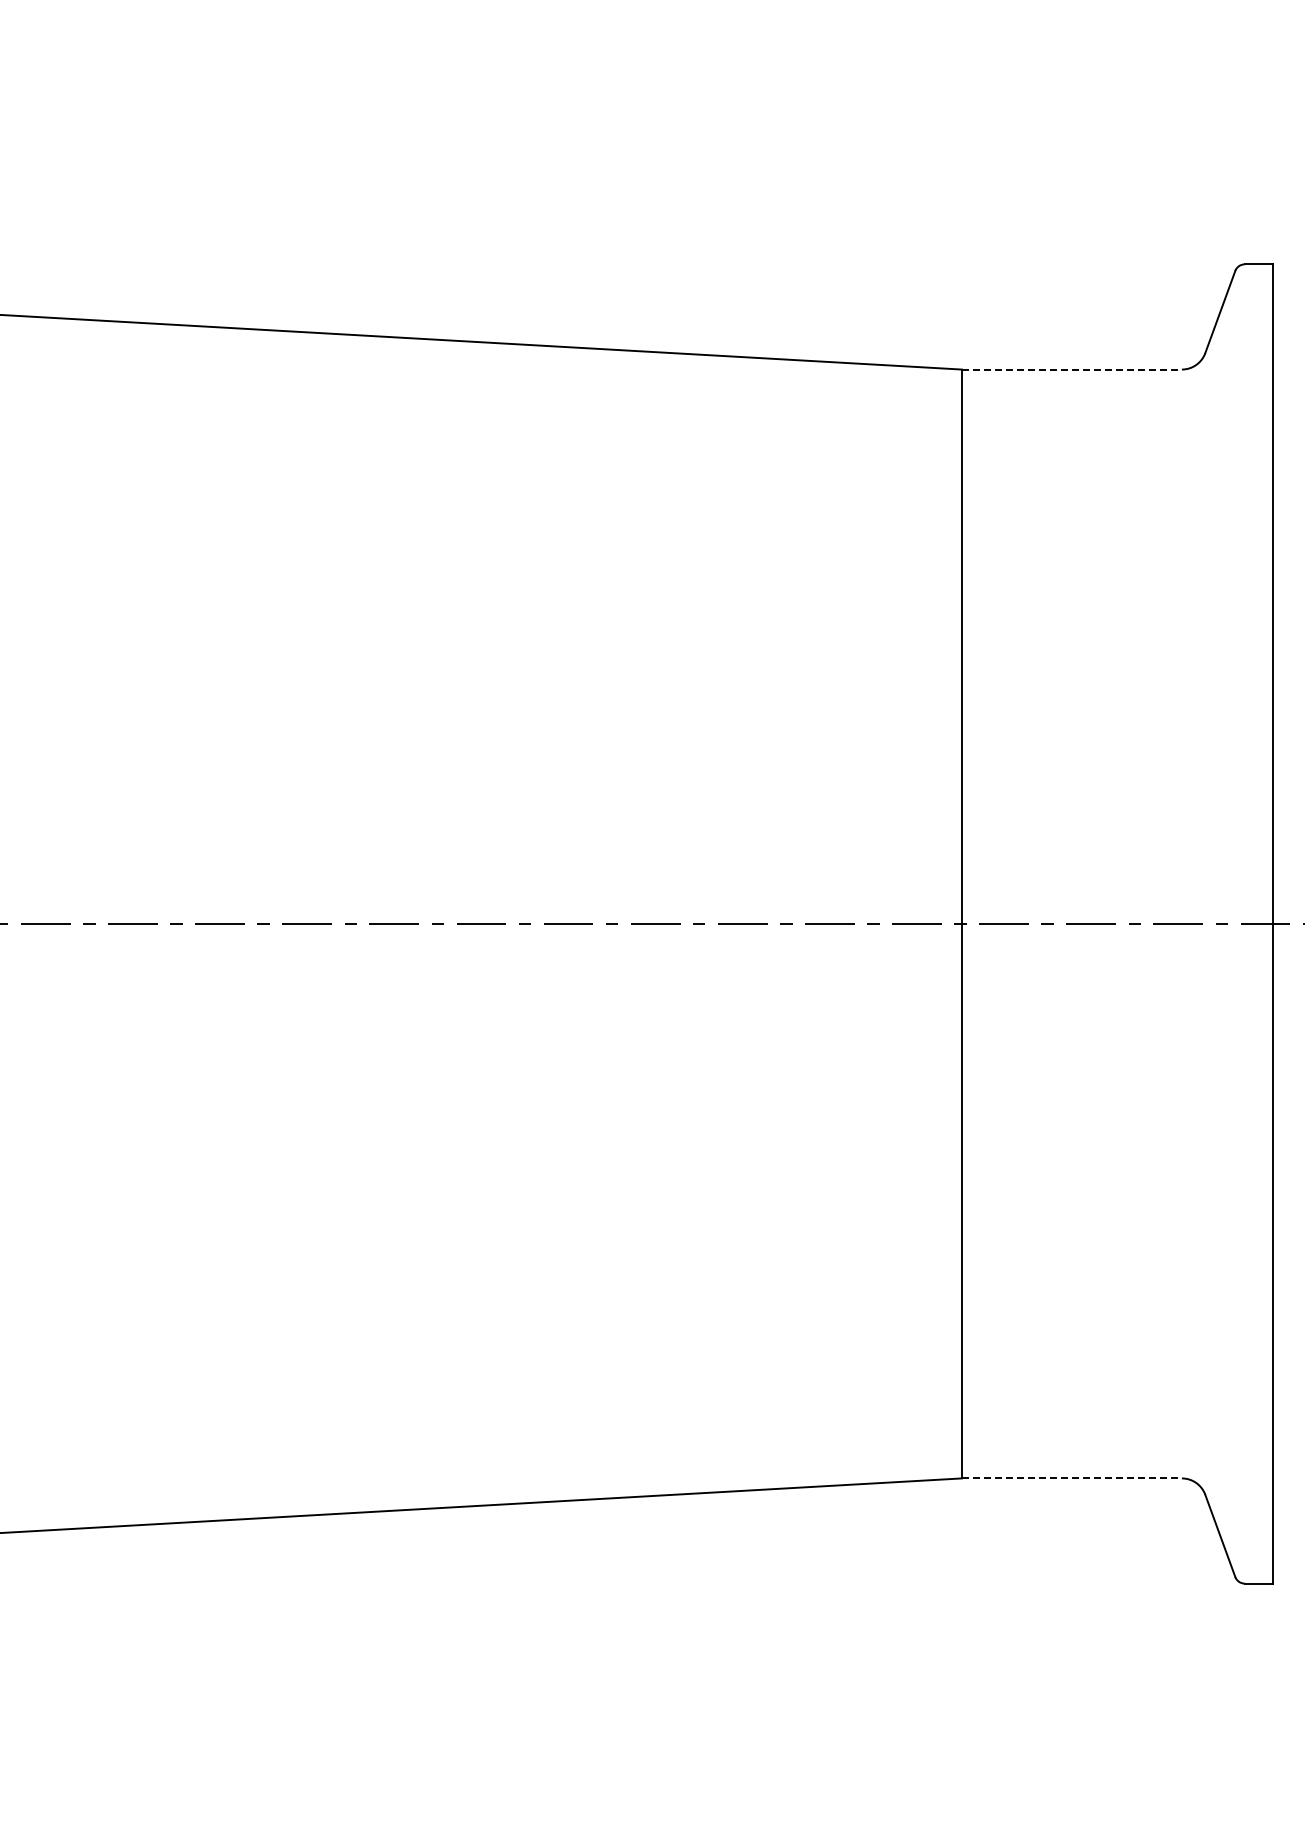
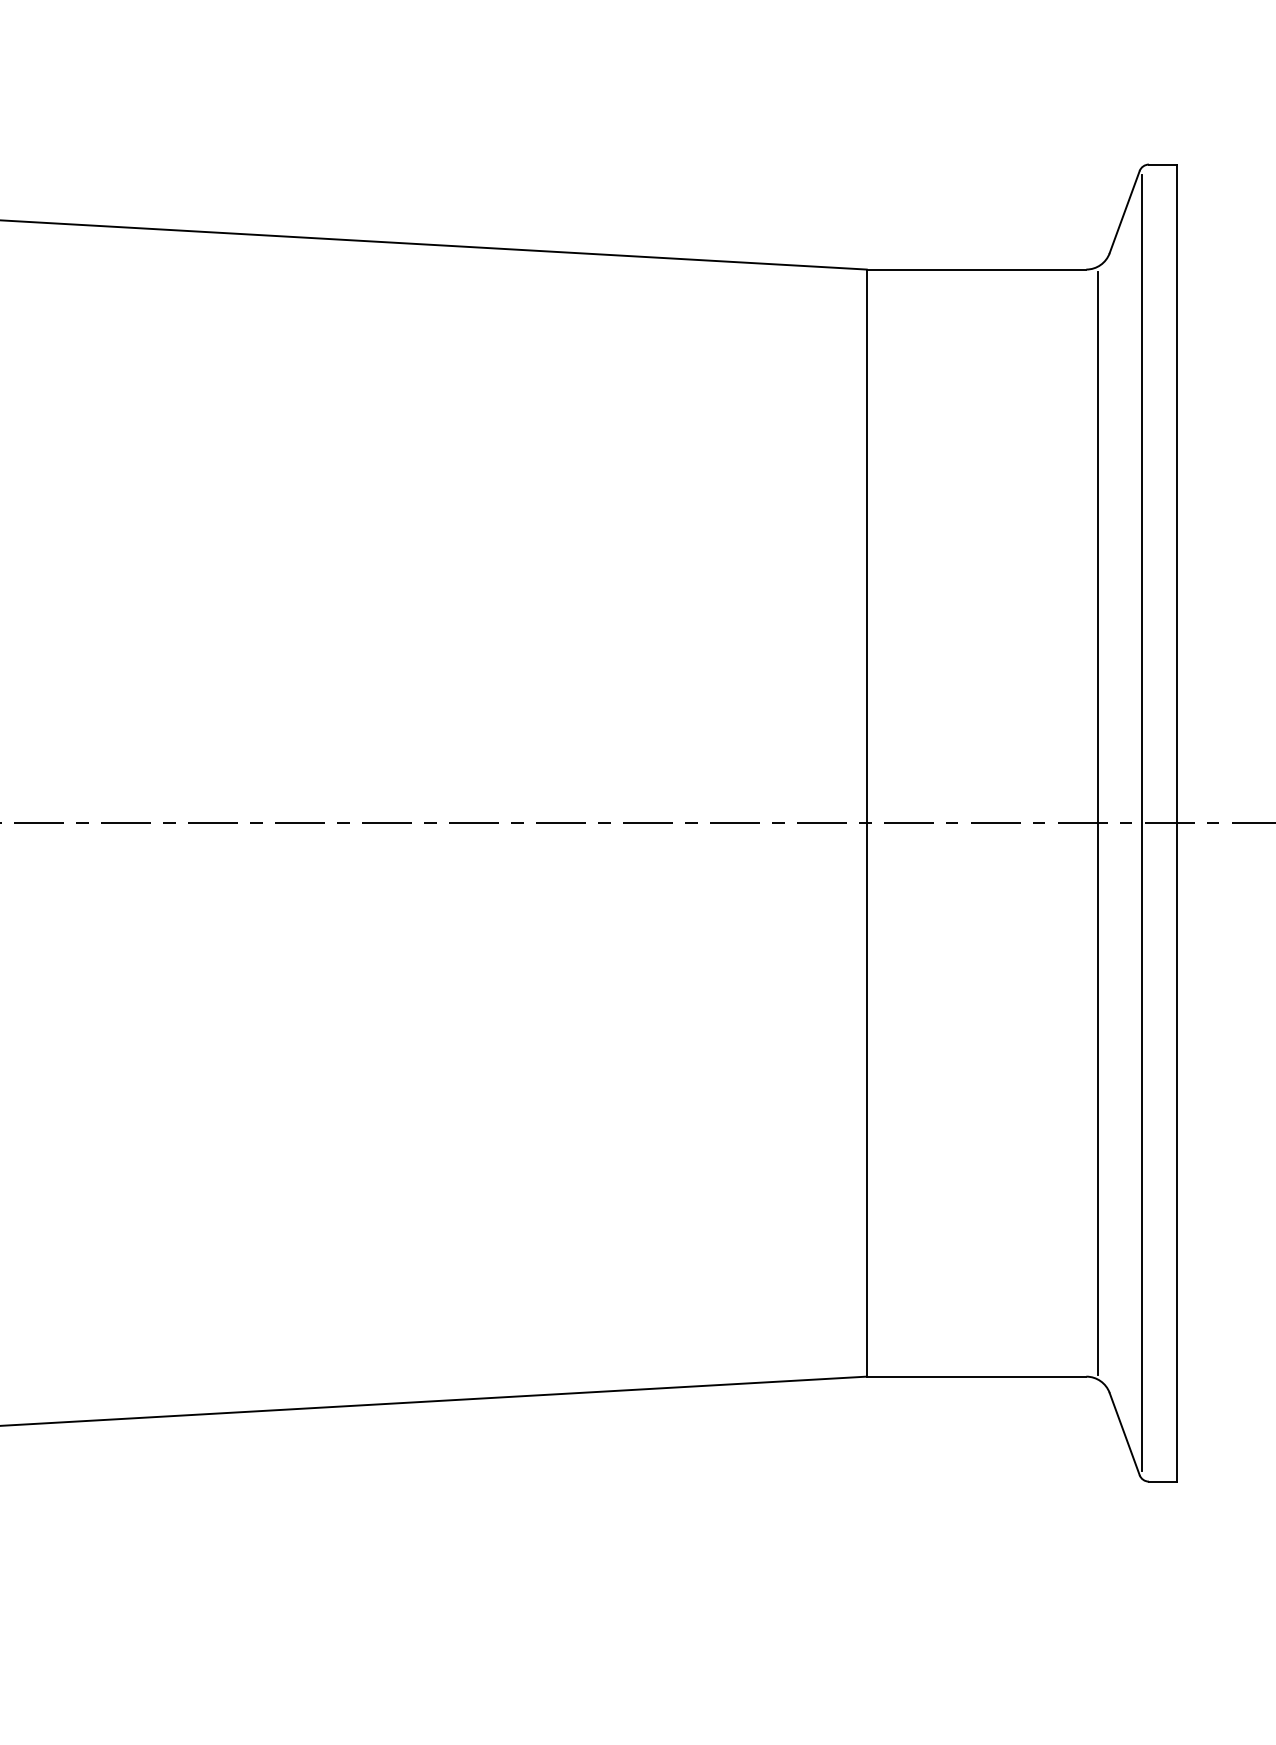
line: (1071, 369) -> (976, 269), dashed -> solid
line: (1193, 923) -> (1097, 822), added
line: (1237, 923) -> (1141, 822), added
line: (1071, 1478) -> (976, 1376), dashed -> solid

